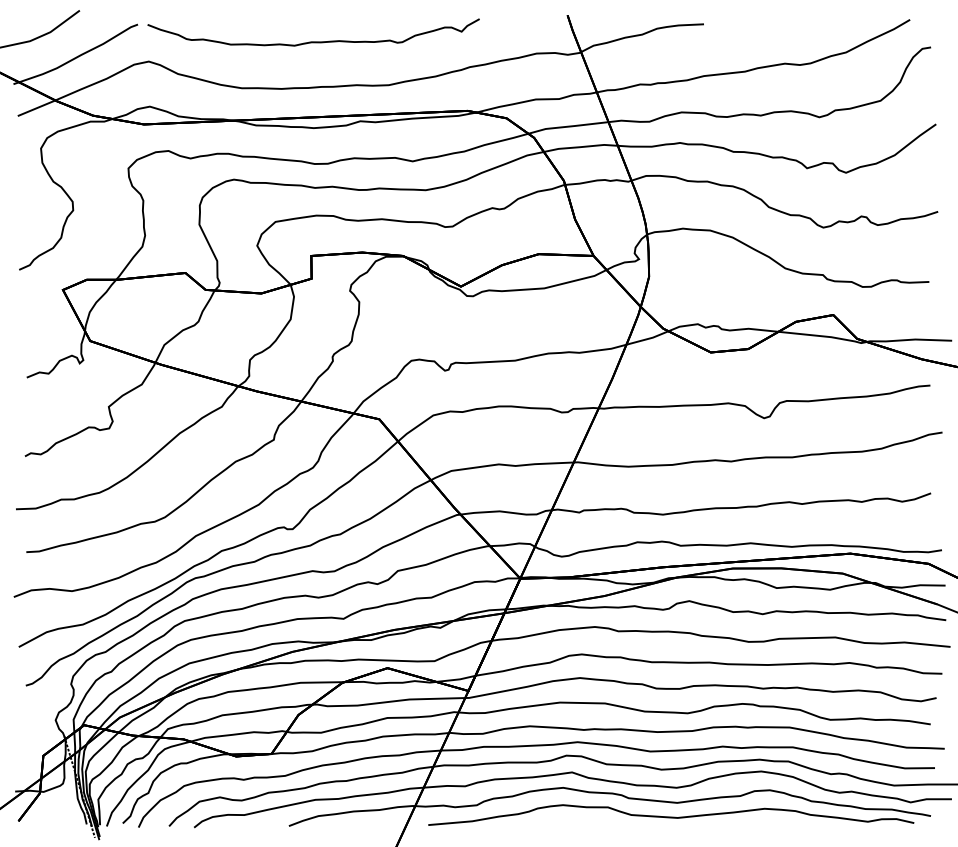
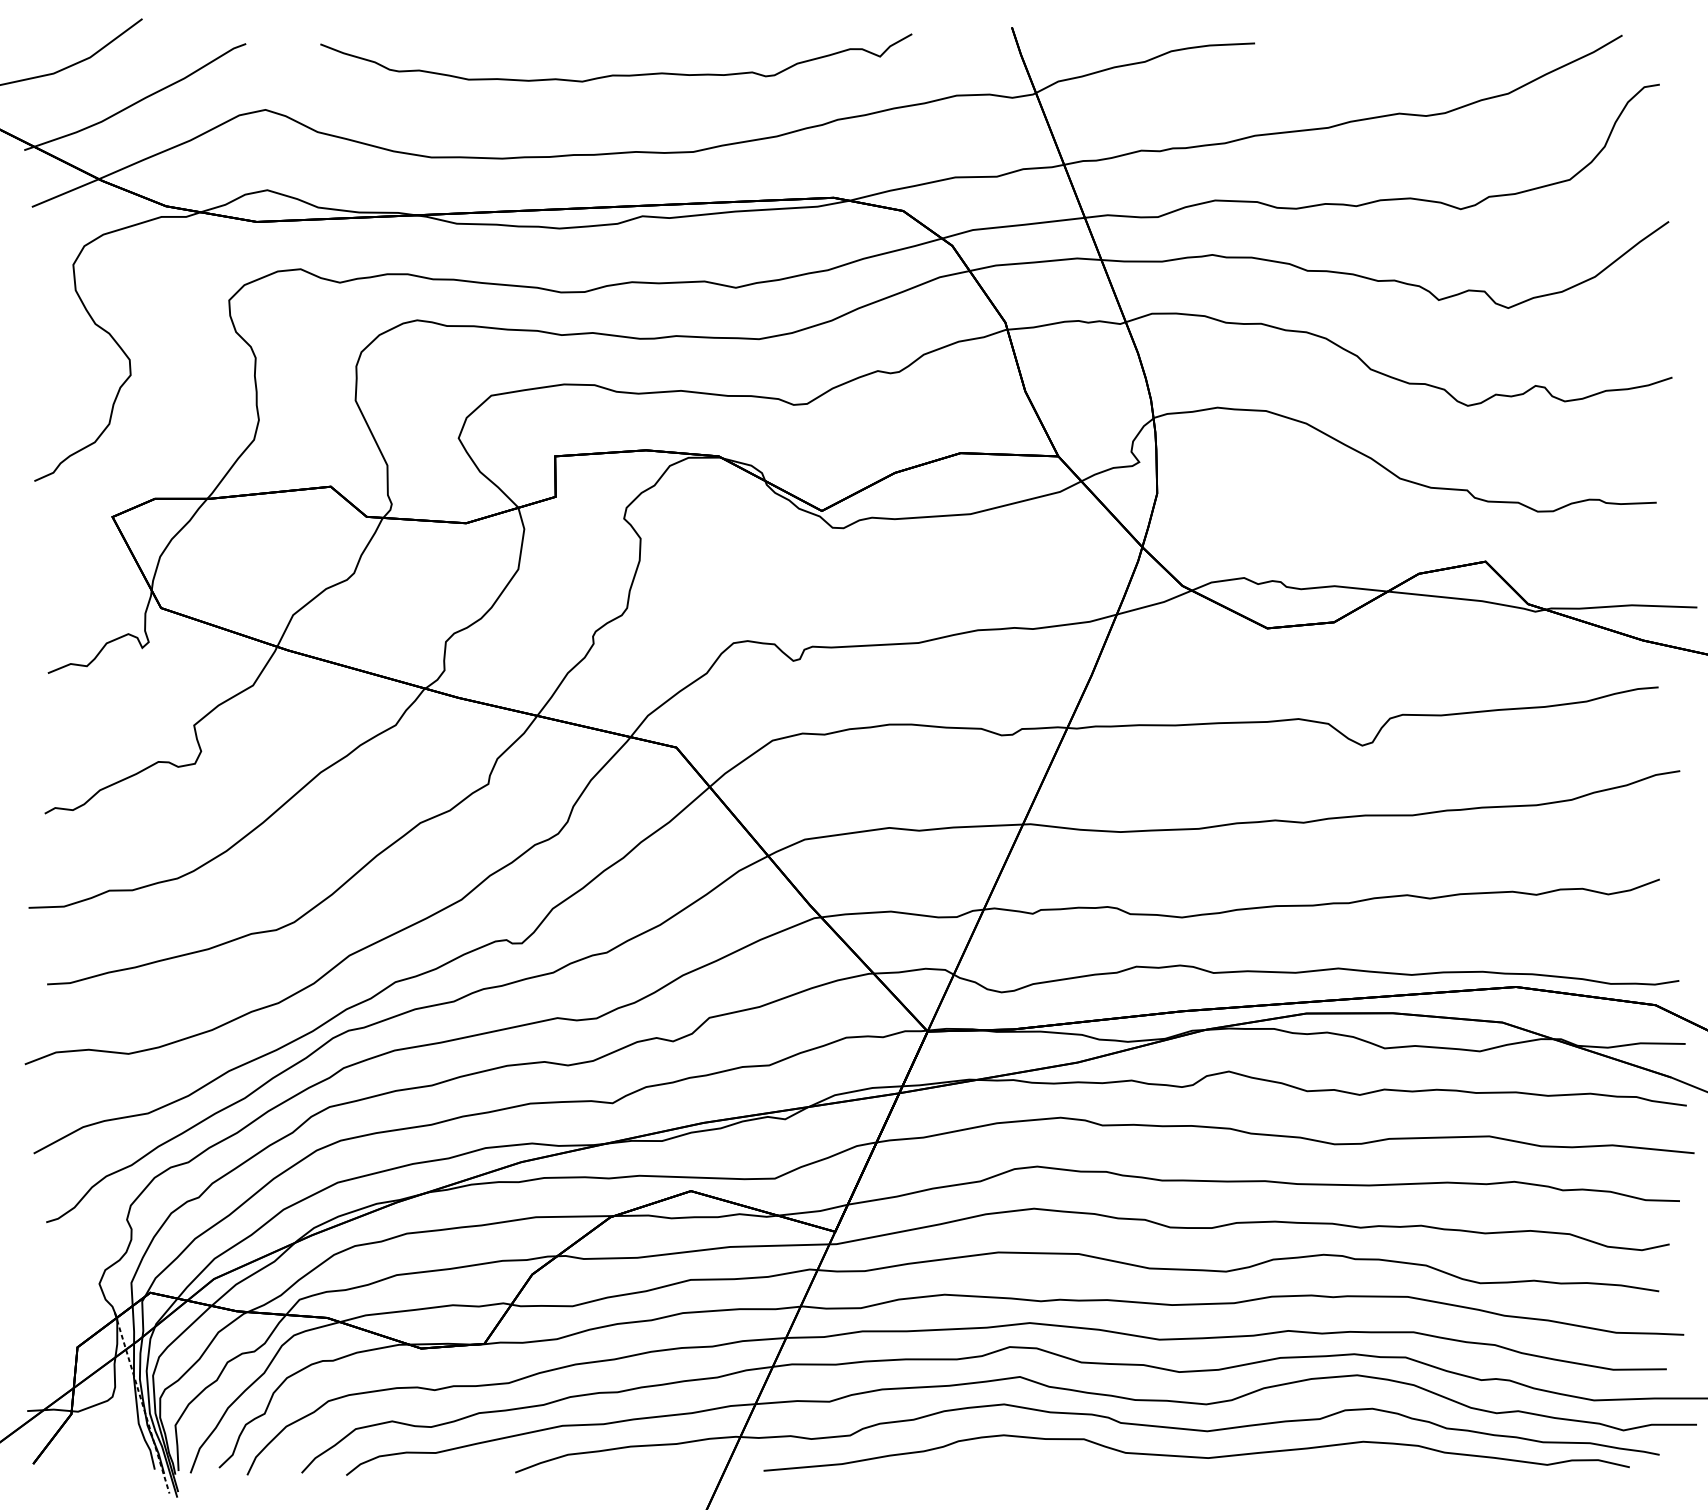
curve: (313, 41) -> (616, 74), moved

